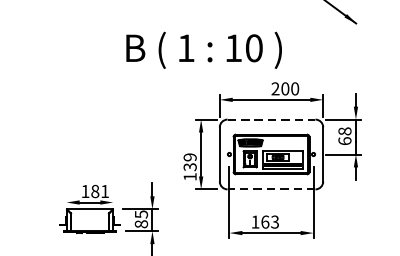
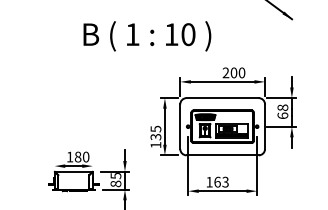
text: (204, 50) -> (147, 36), moved
line: (272, 120) -> (223, 98), dashed -> solid
text: (189, 156) -> (155, 128), 139 -> 135
line: (271, 189) -> (222, 155), dashed -> solid
text: (105, 190) -> (86, 156), 181 -> 180

